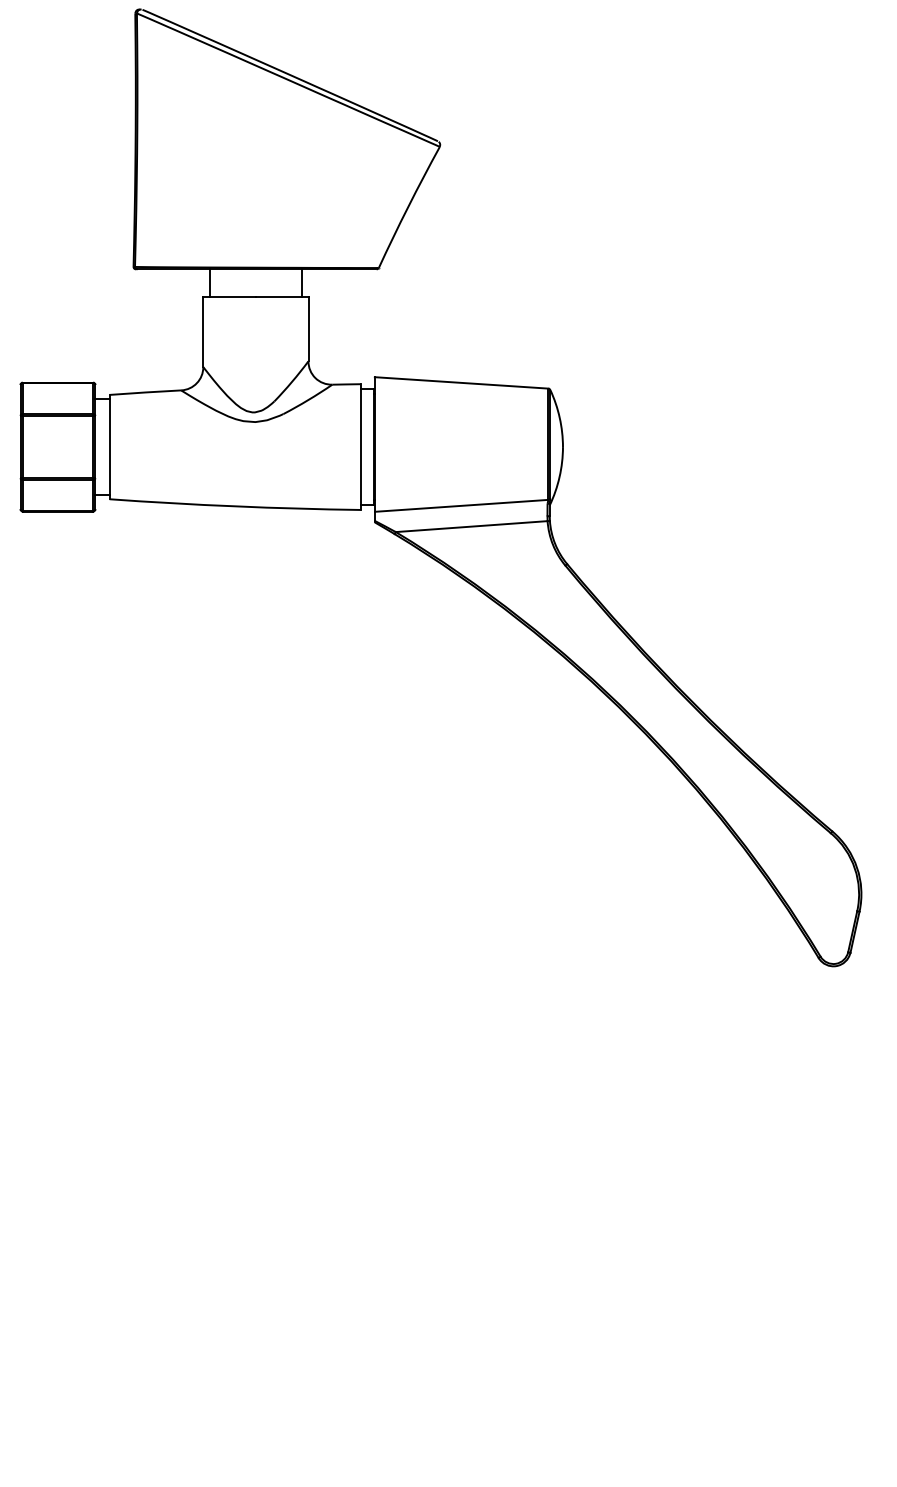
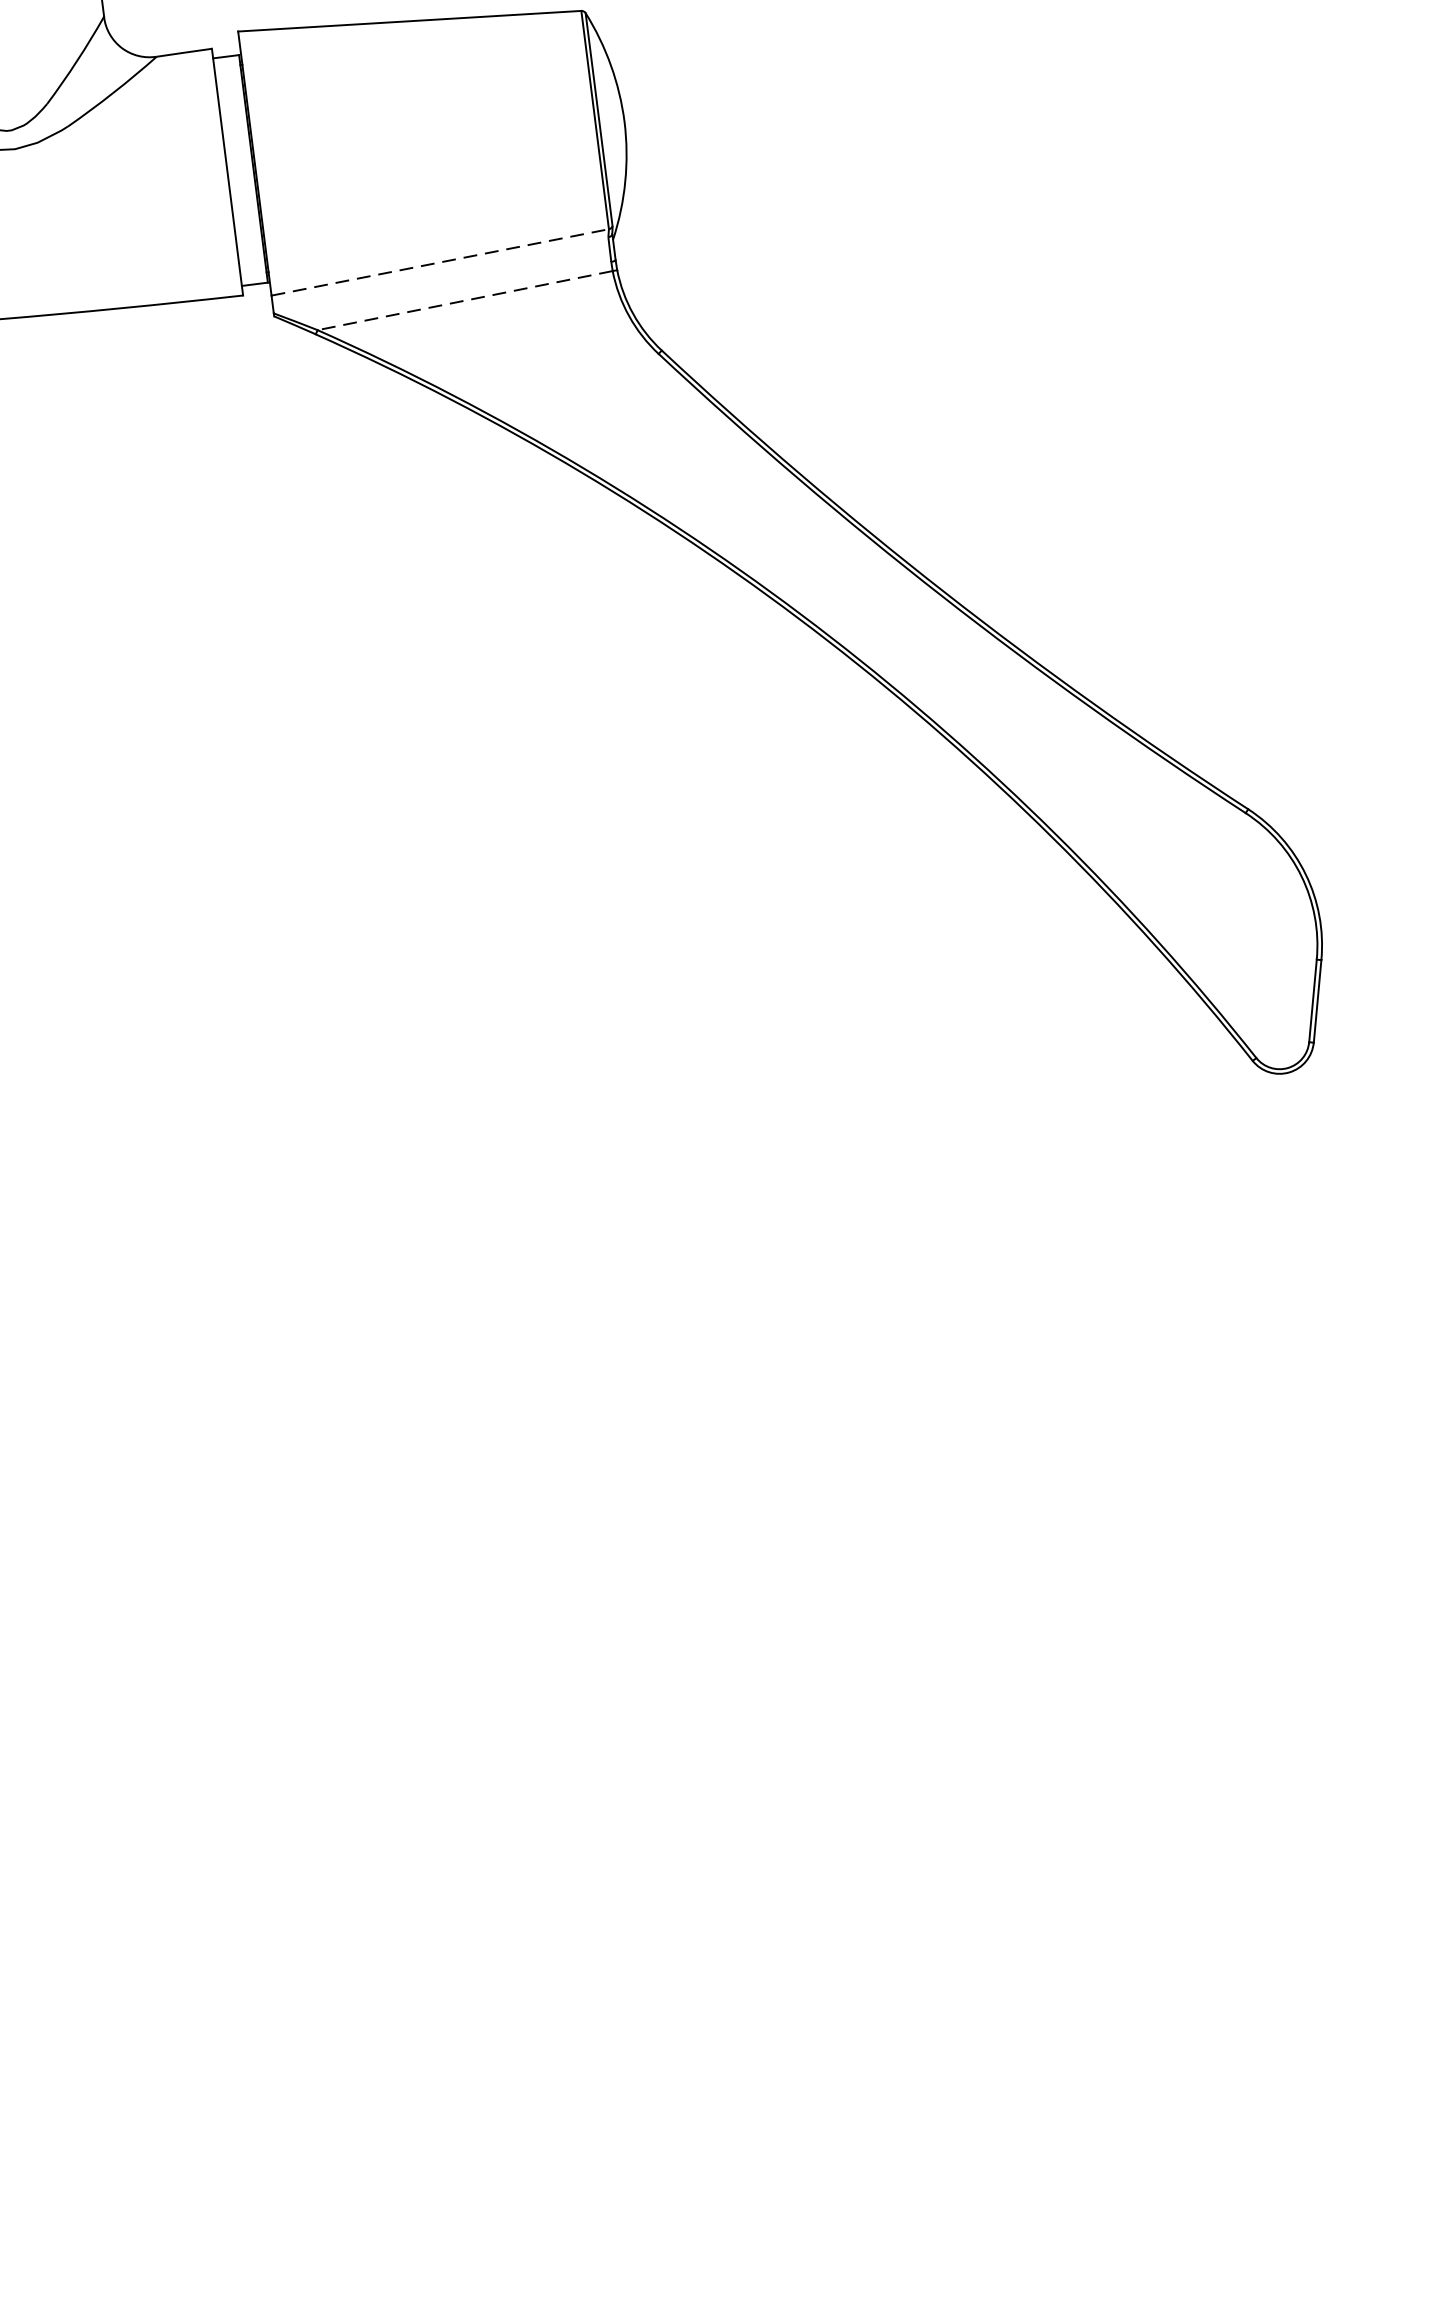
line: (461, 505) -> (439, 261), solid -> dashed
line: (471, 526) -> (464, 300), solid -> dashed

